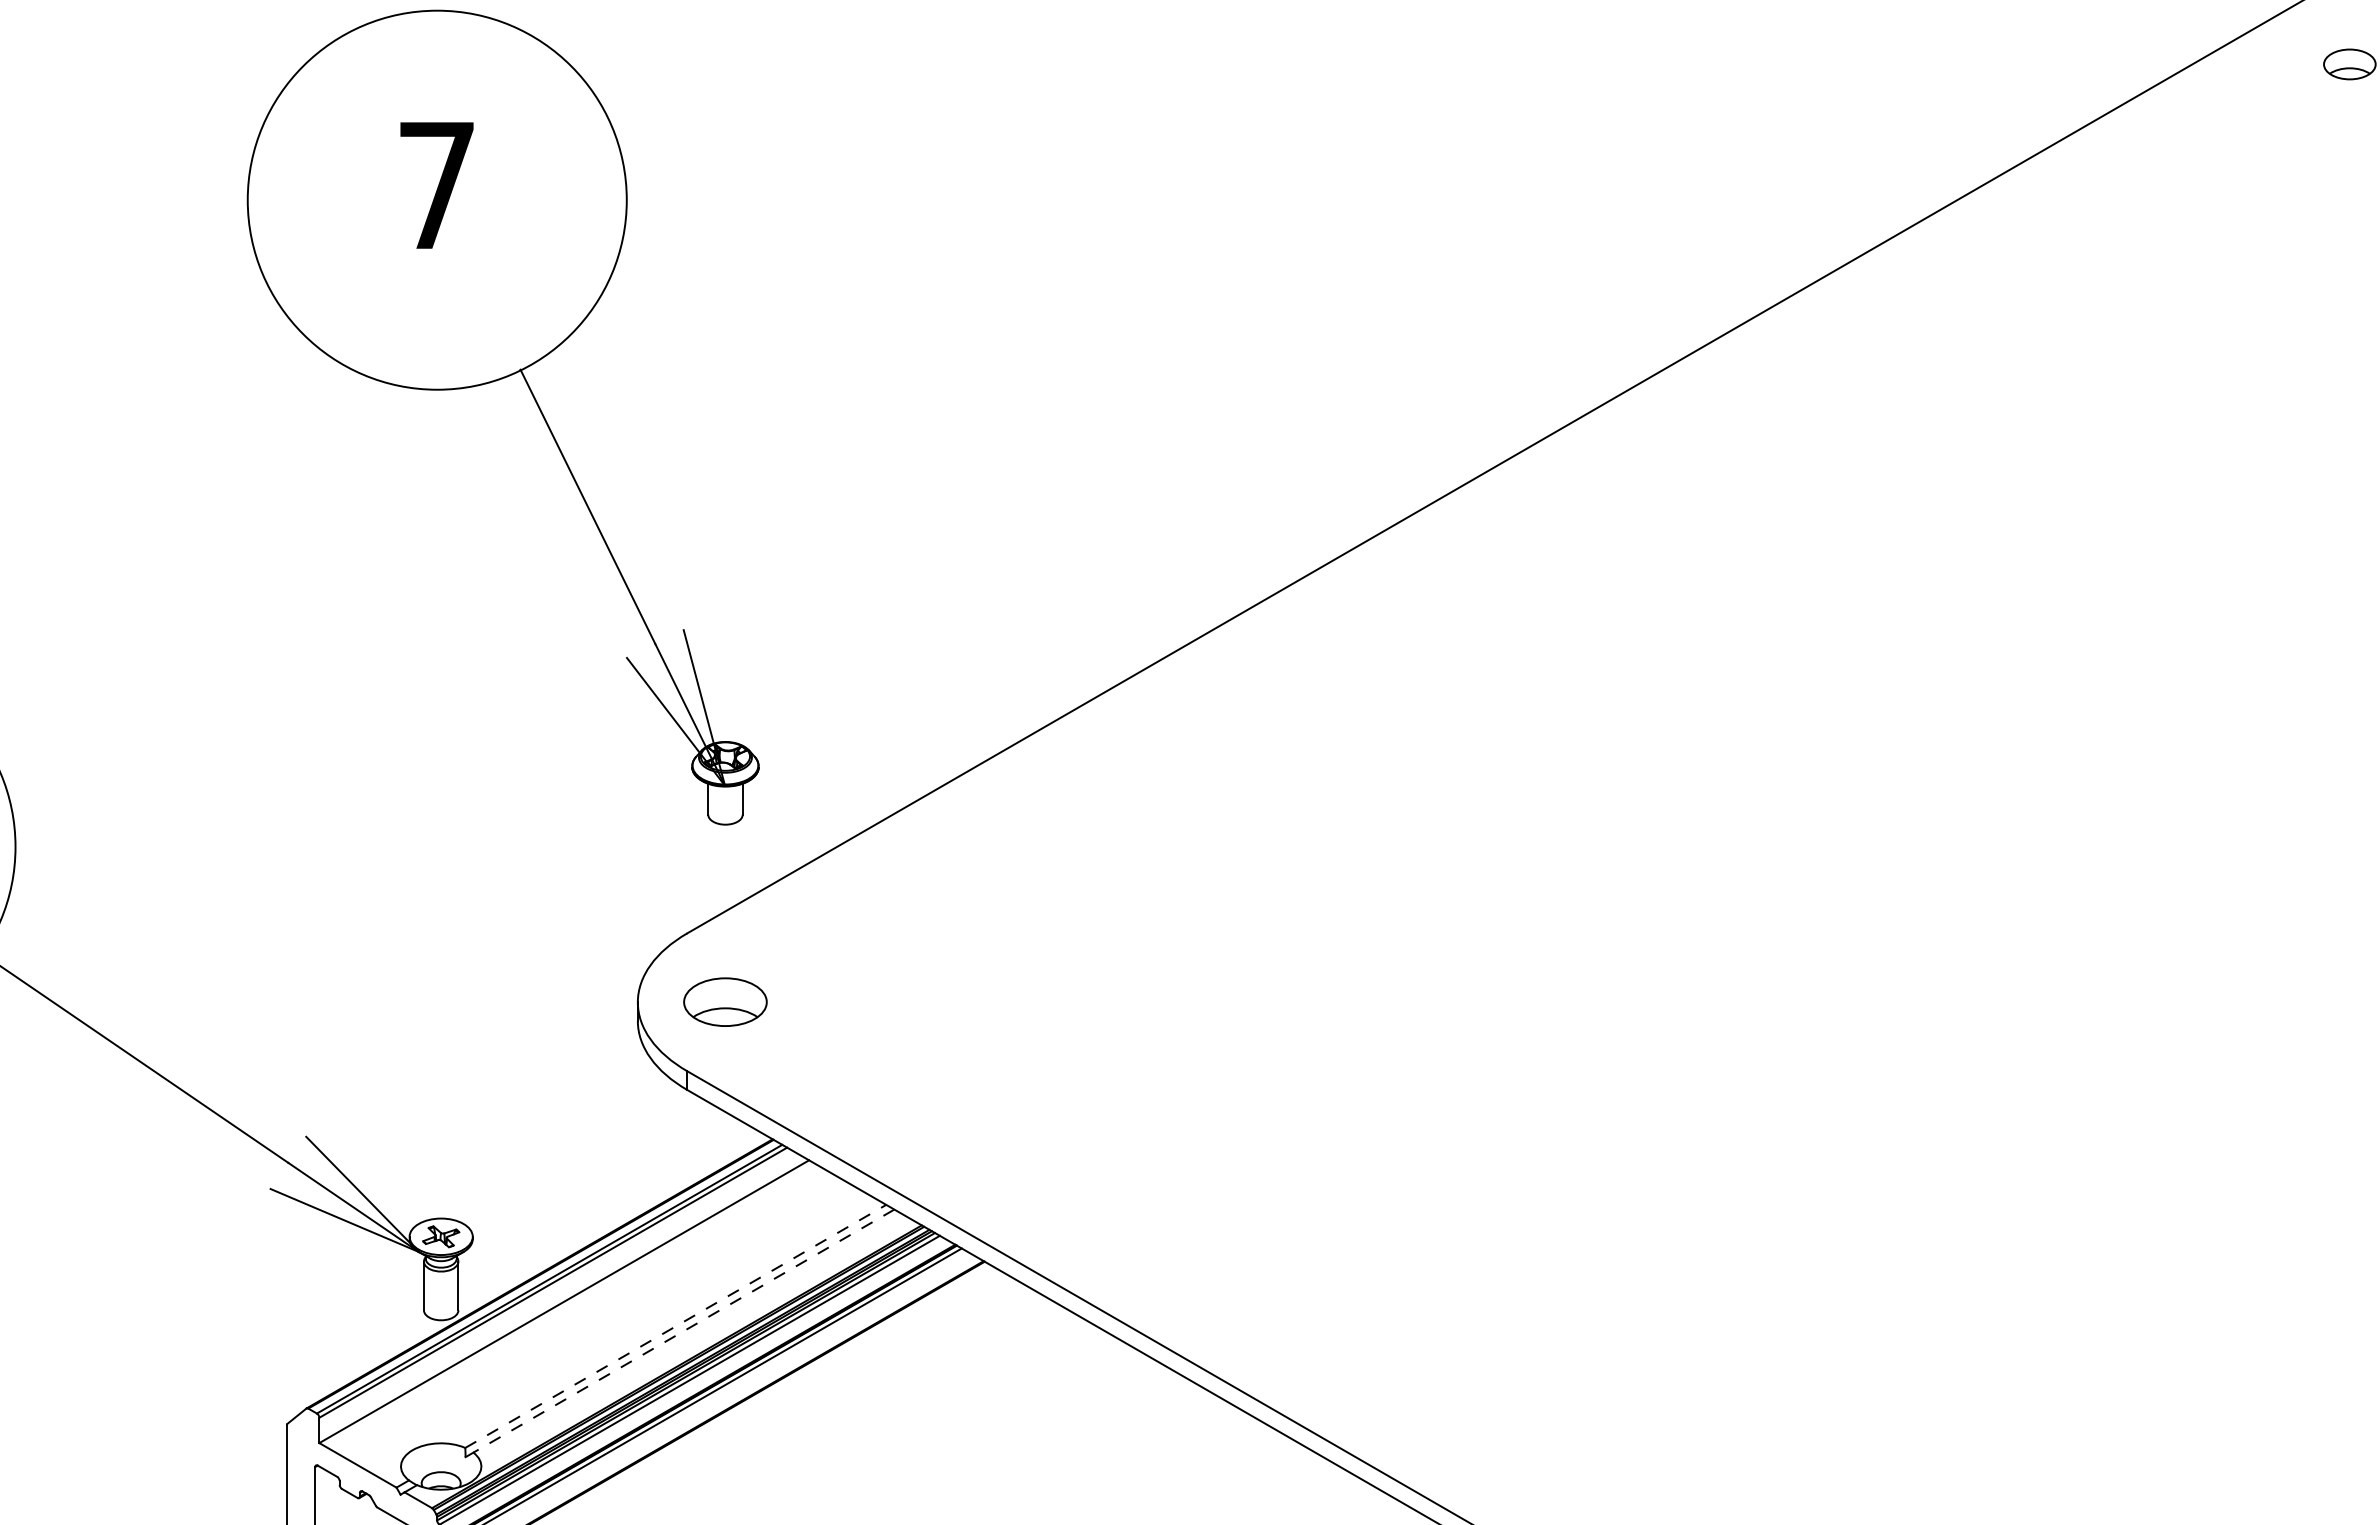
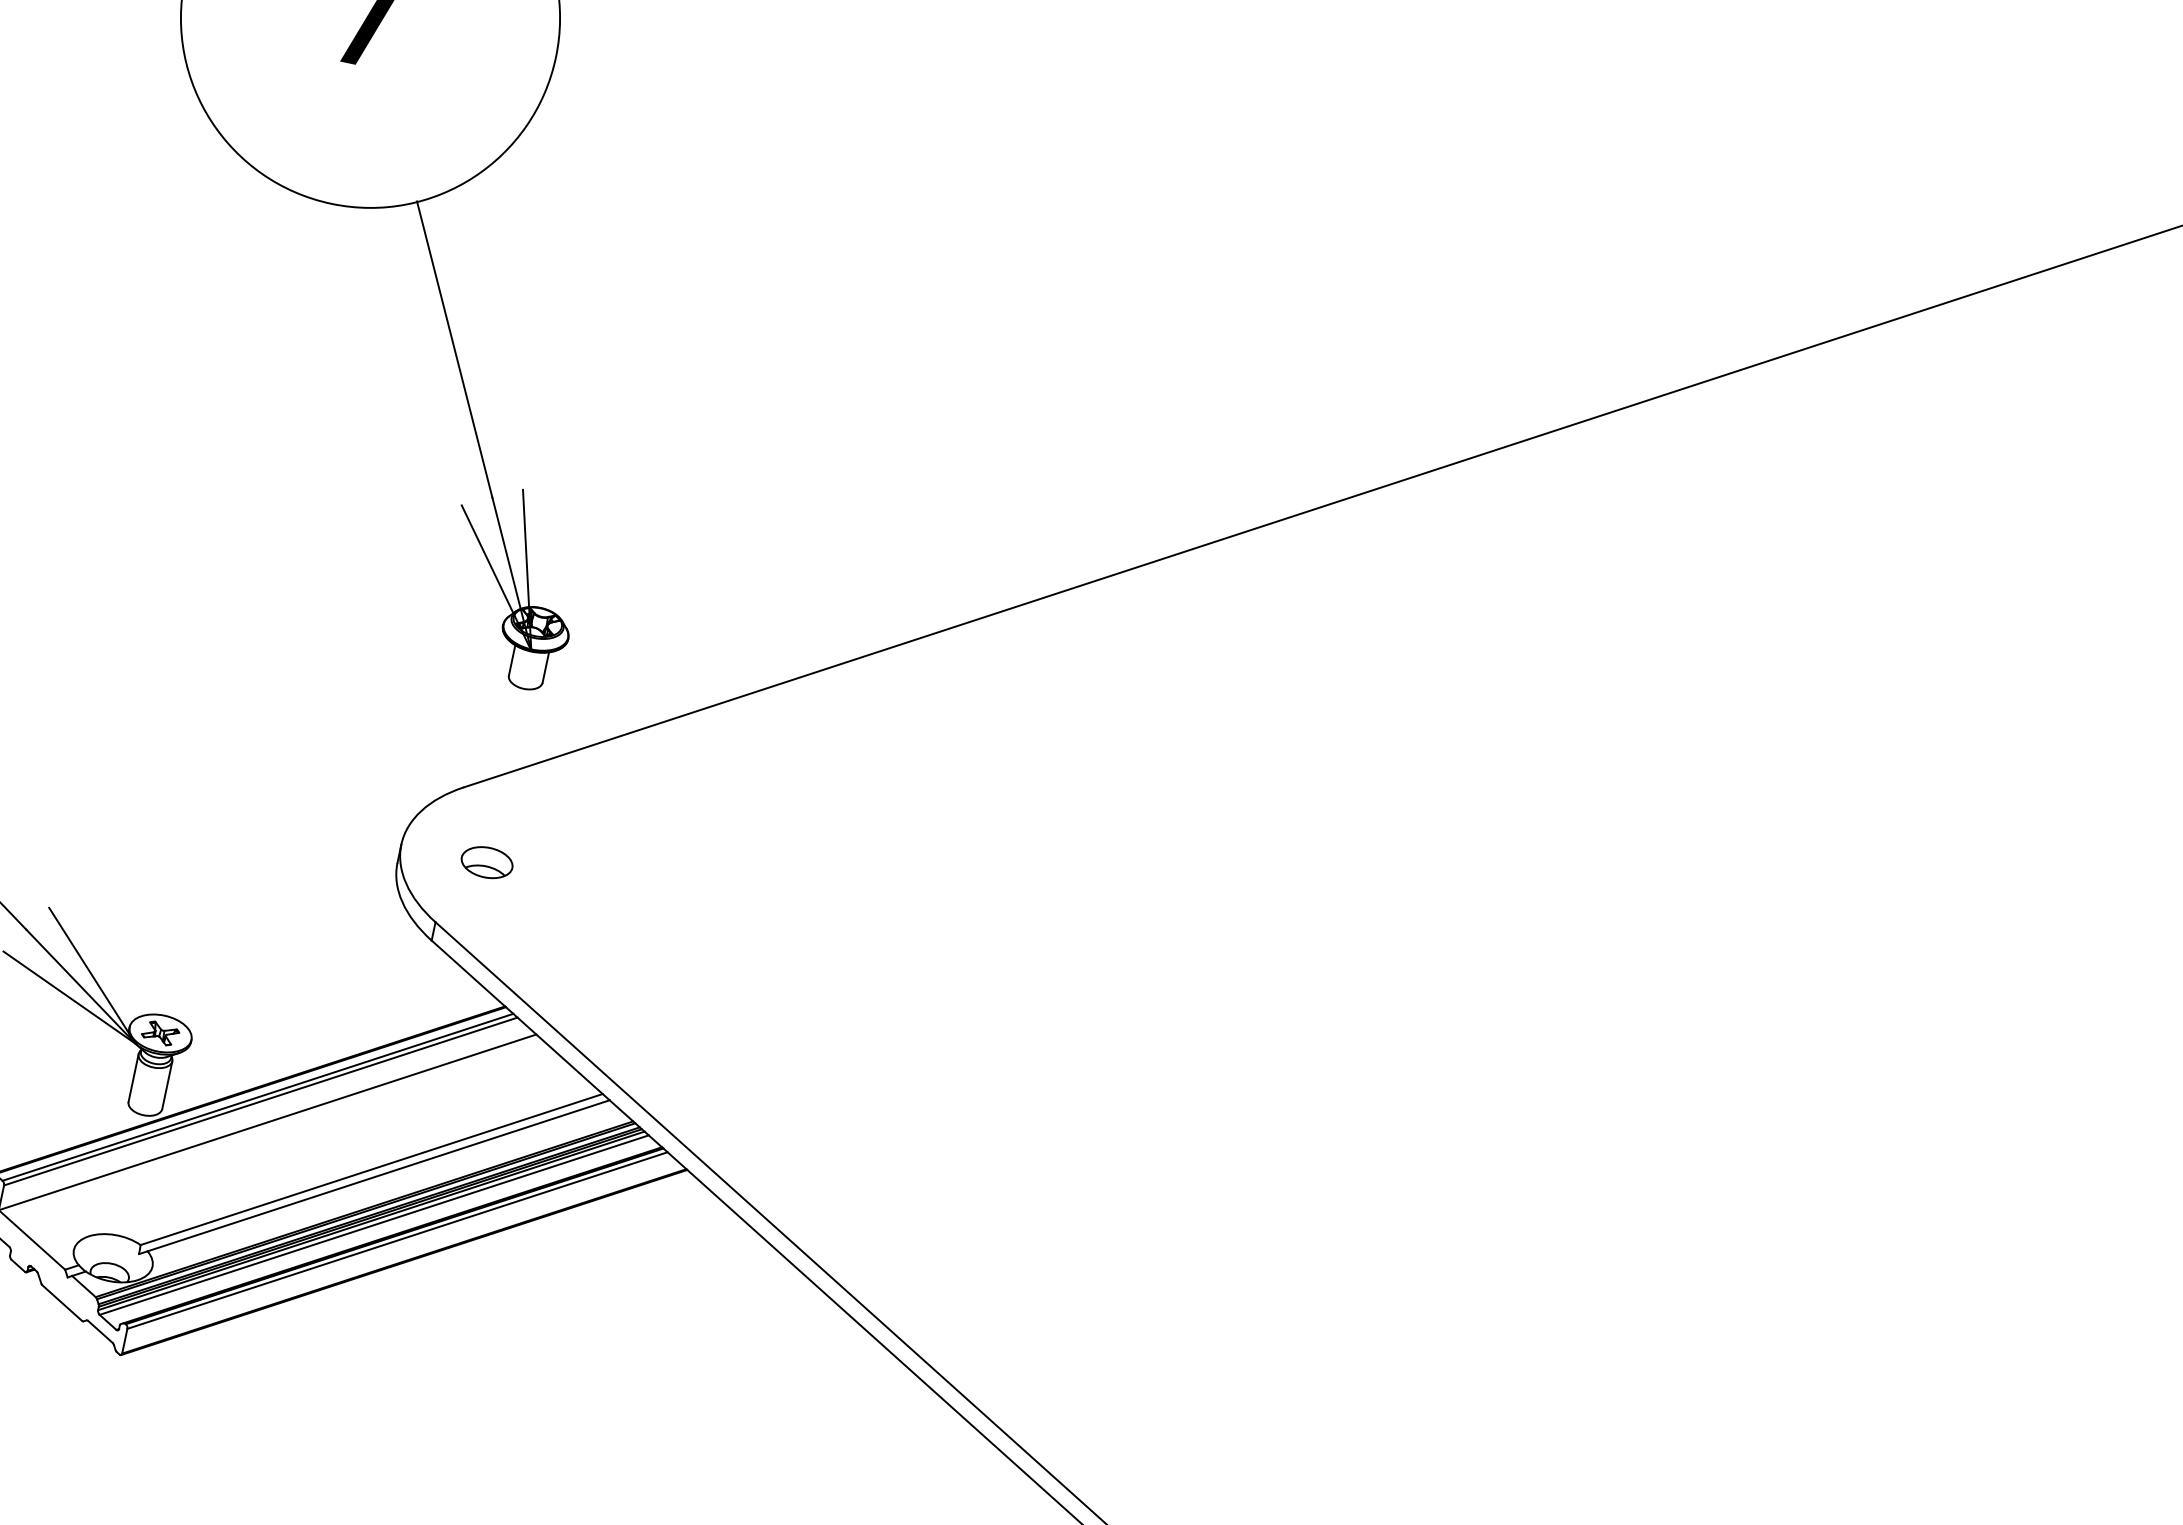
part: (725, 1002) -> (487, 862), size x0.62
line: (676, 1326) -> (372, 1169), dashed -> solid
line: (683, 1331) -> (378, 1176), dashed -> solid

